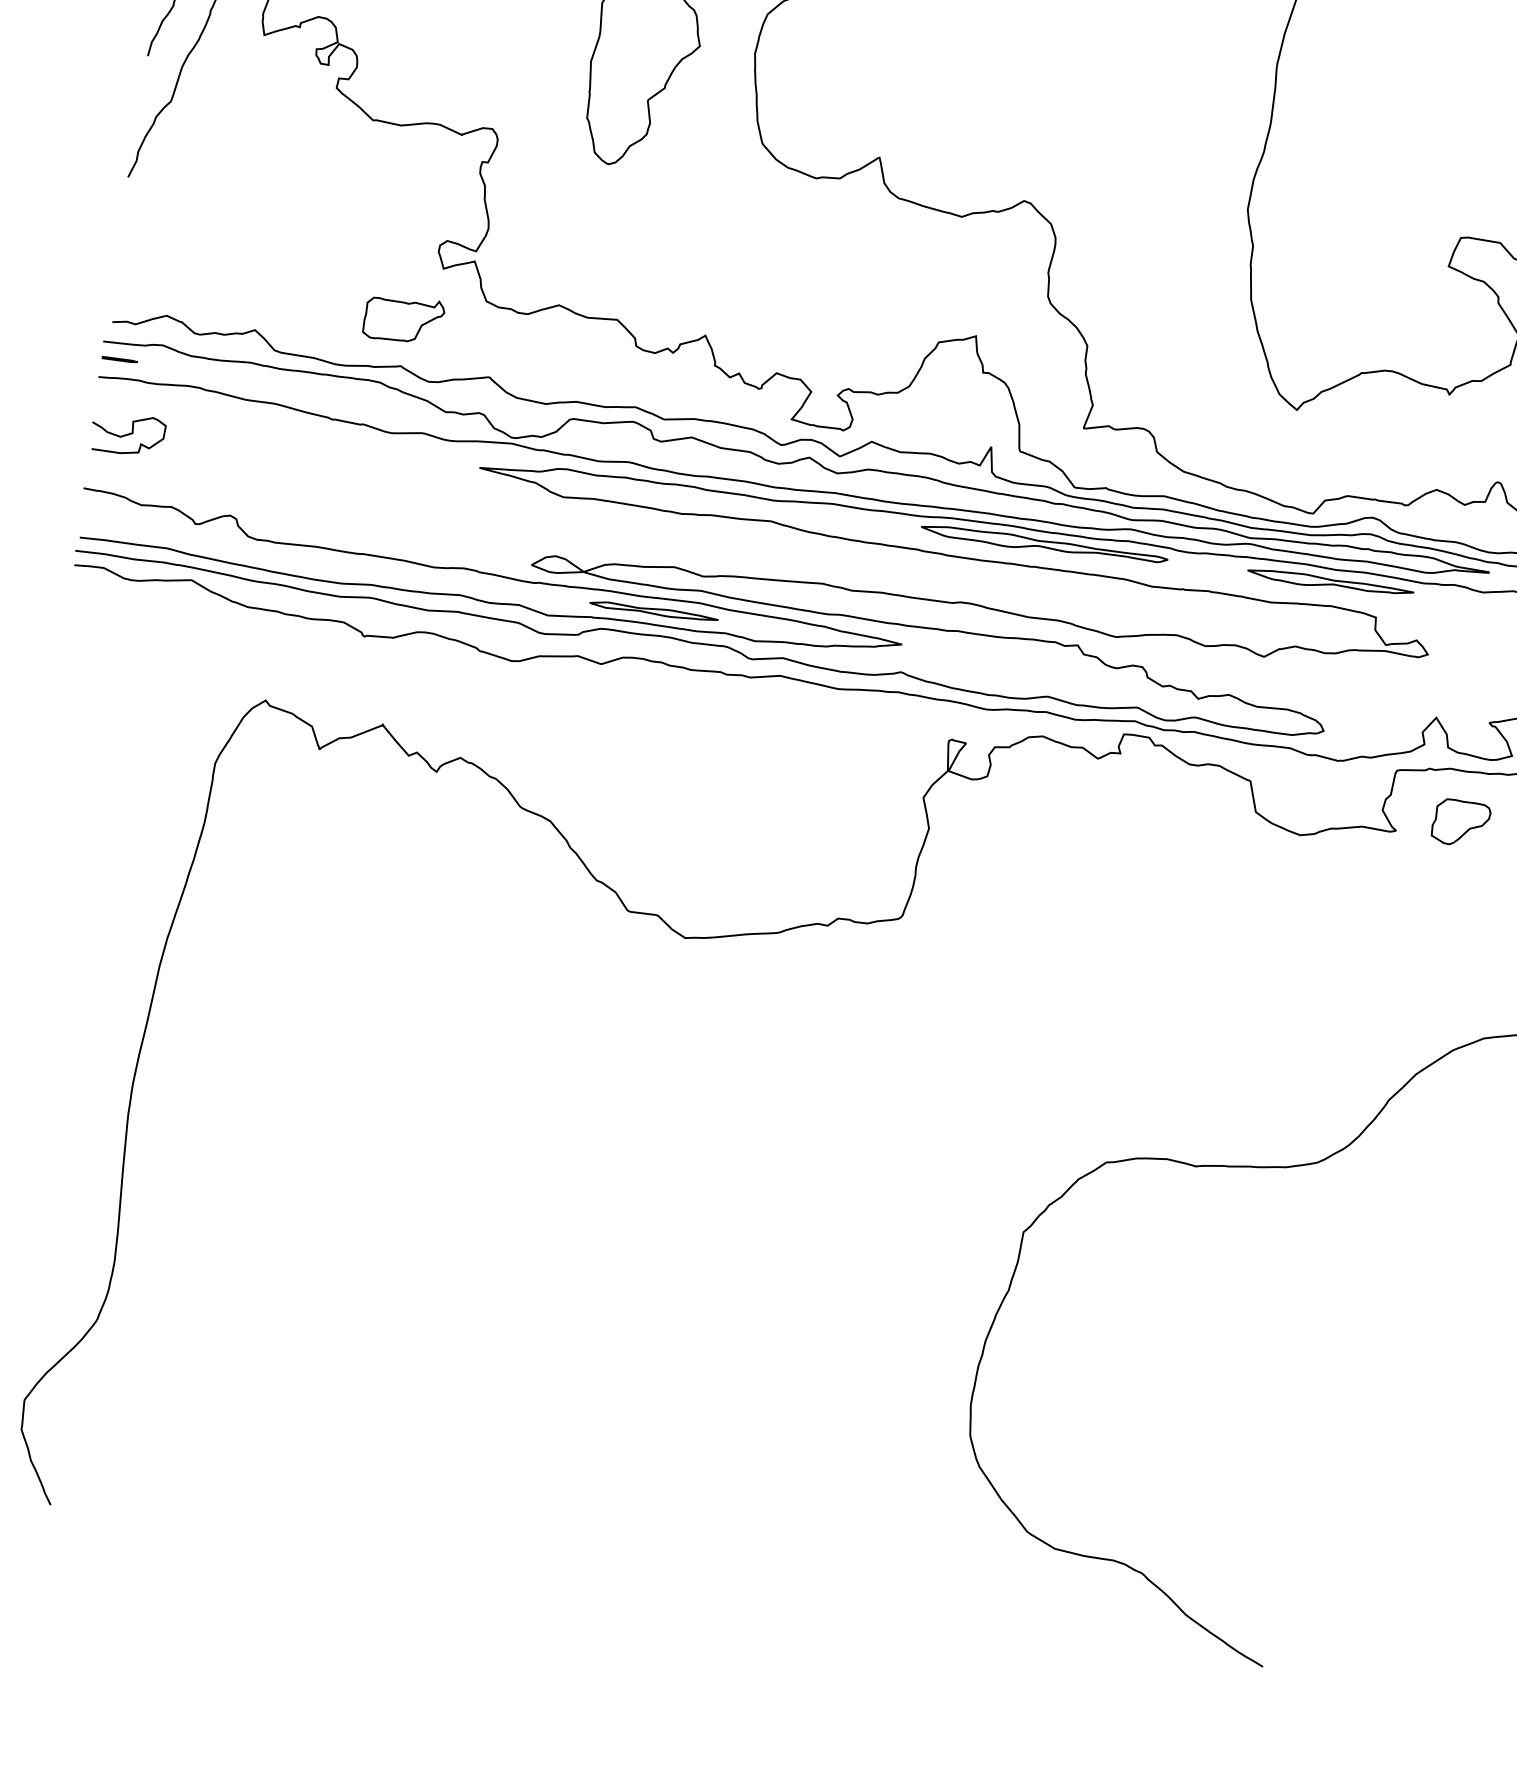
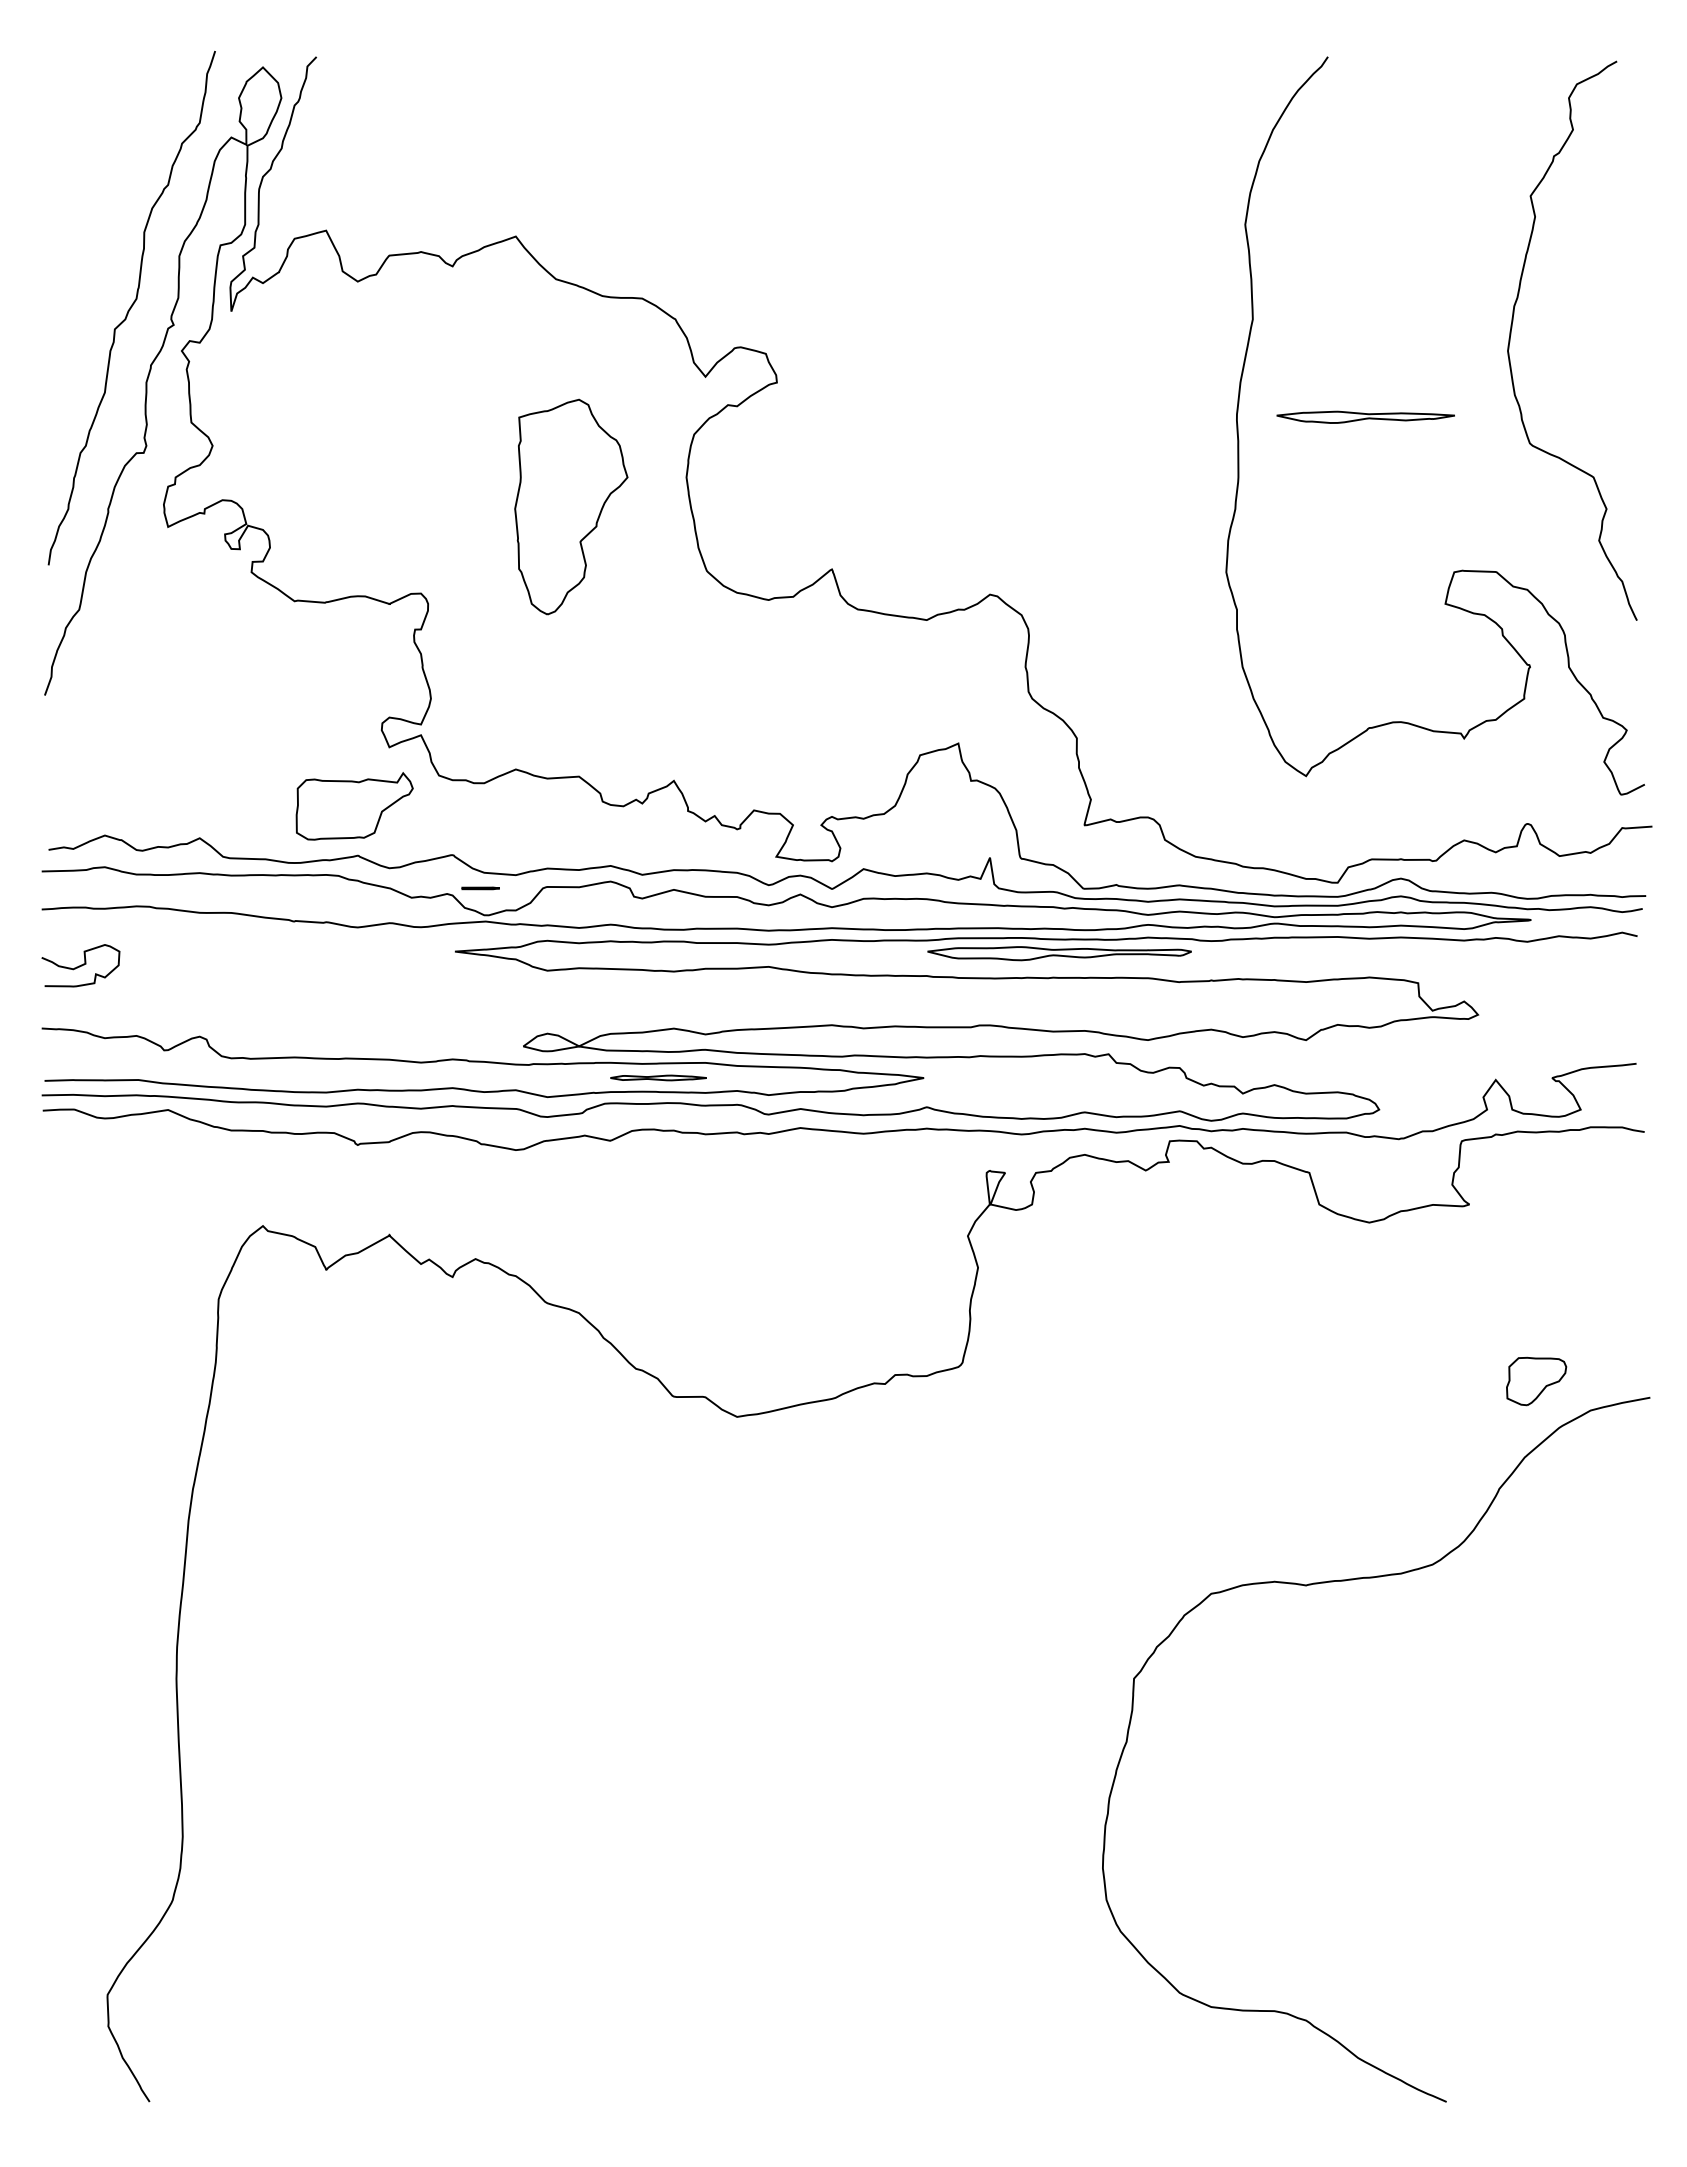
part: (403, 318) -> (354, 805), size x1.4
line: (119, 359) -> (480, 888), moved
part: (1330, 582) -> (1365, 416), moved
part: (654, 610) -> (658, 1077), size x0.7
part: (1460, 823) -> (1536, 1381), moved

